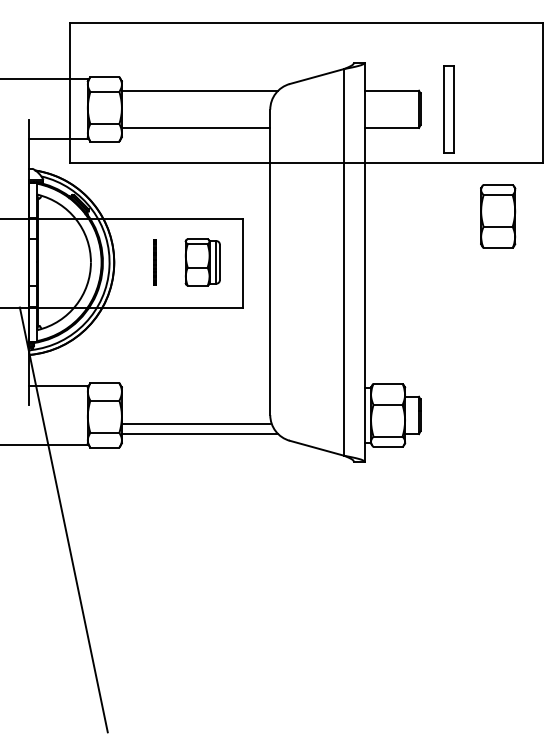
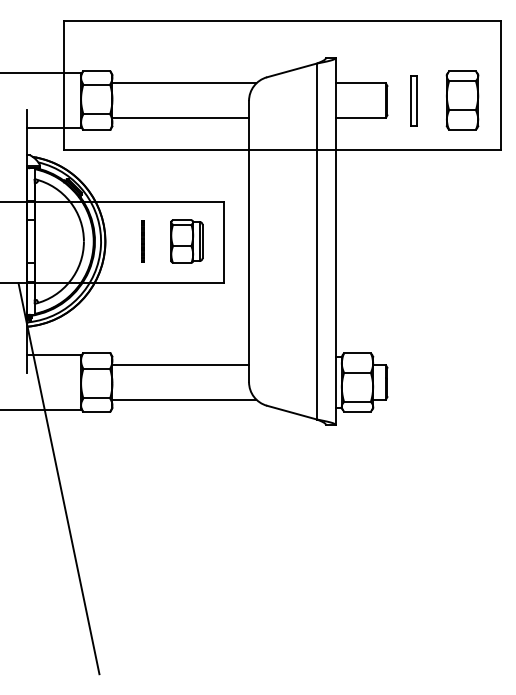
part: (448, 109) -> (413, 100), size x0.62
part: (498, 216) -> (462, 100), moved
line: (195, 423) -> (180, 364), moved

